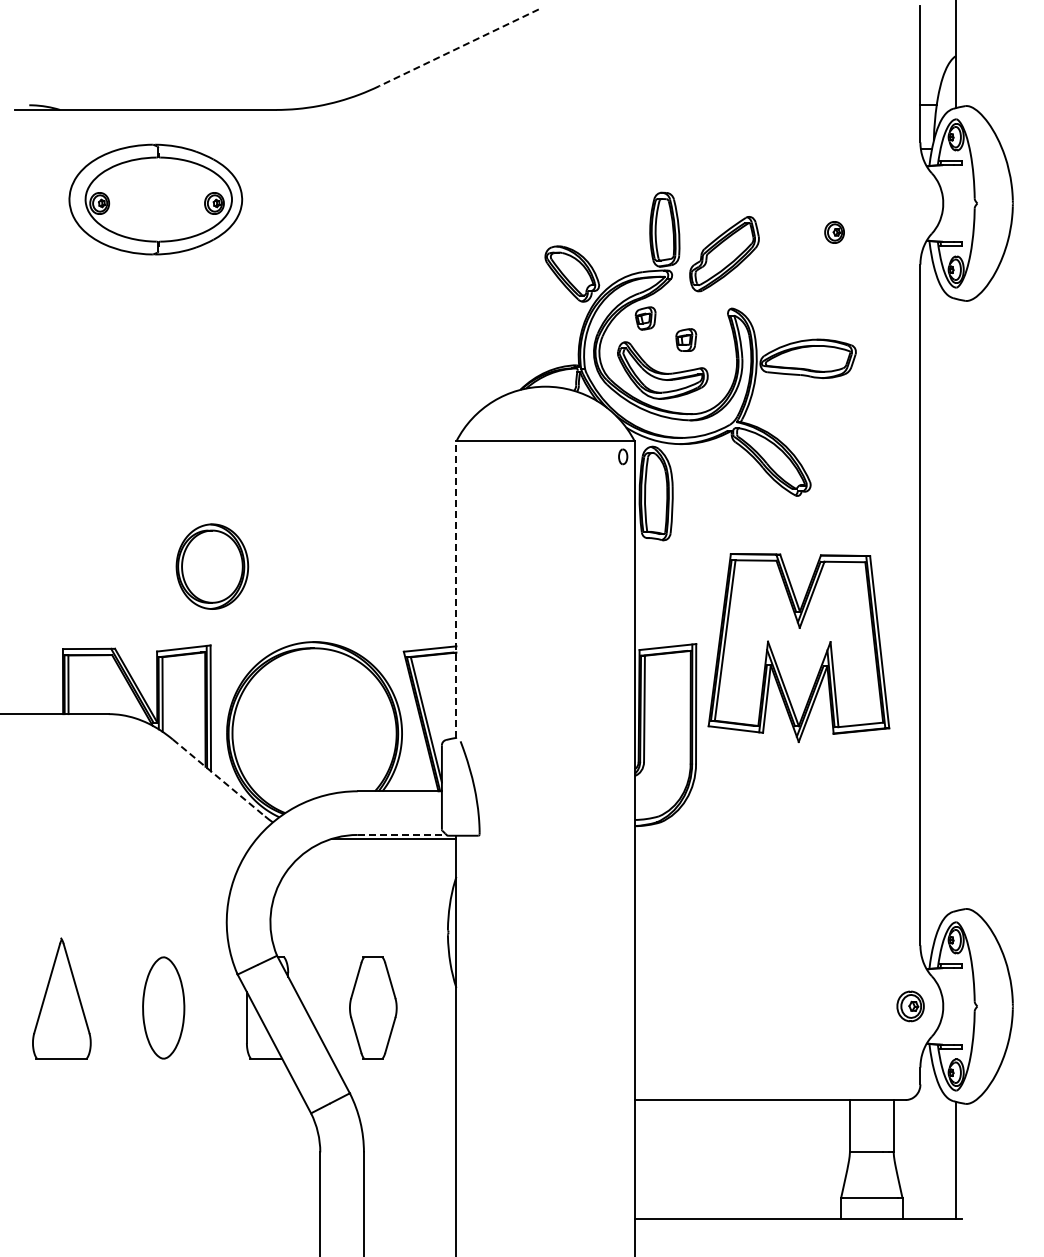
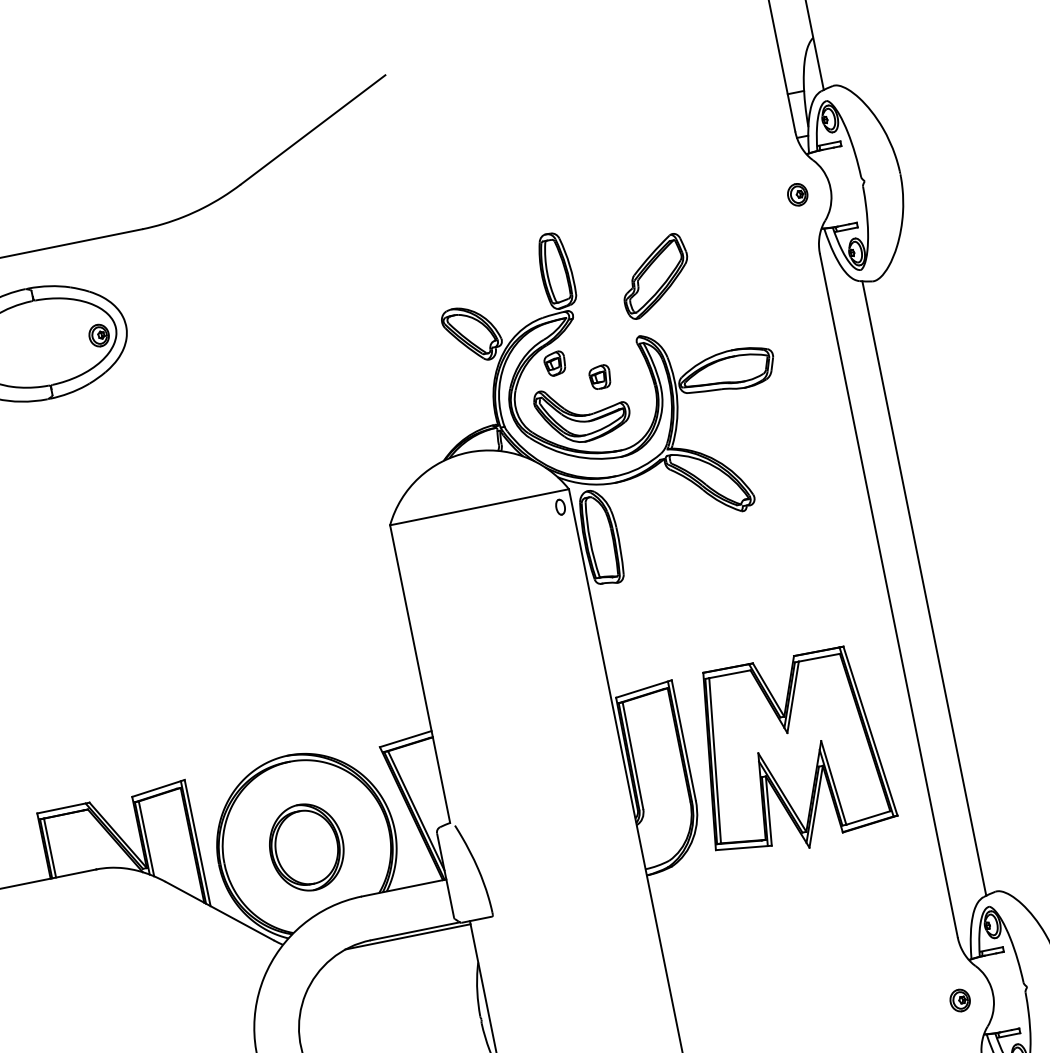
line: (459, 47) -> (313, 129), dashed -> solid
part: (834, 232) -> (797, 194), moved
part: (724, 254) -> (655, 276), moved
part: (212, 566) -> (306, 847), moved
line: (456, 589) -> (420, 674), dashed -> solid
line: (955, 604) -> (923, 588), added
part: (798, 647) -> (790, 752), moved
line: (218, 777) -> (219, 910), dashed -> solid
line: (402, 834) -> (415, 930), dashed -> solid
part: (910, 1006) -> (960, 1000), size x0.71

